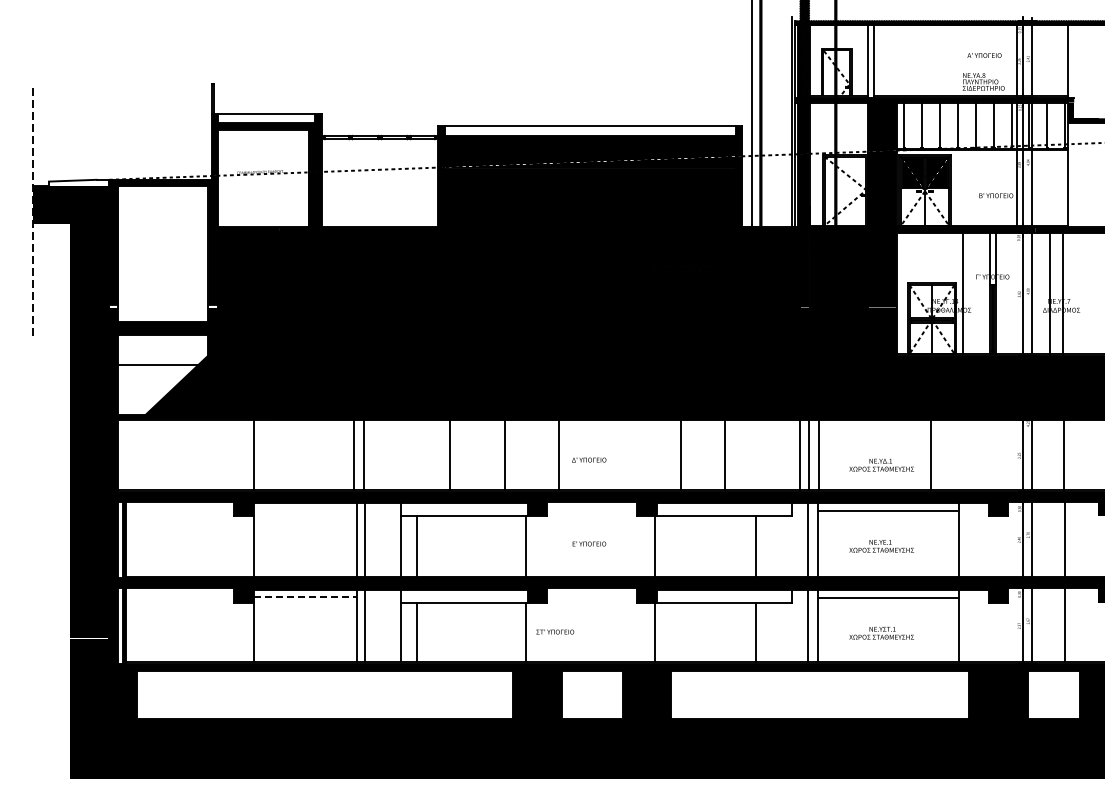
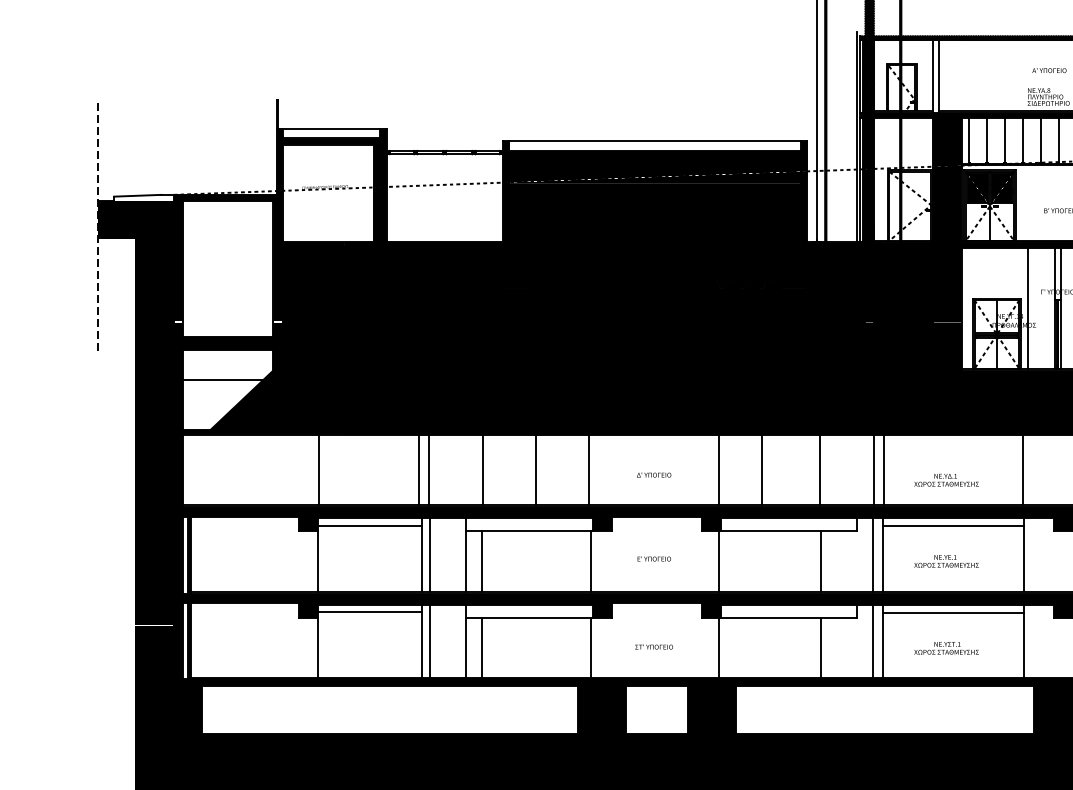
line: (449, 454) -> (482, 469), moved
line: (505, 454) -> (536, 469), moved
line: (558, 454) -> (589, 469), moved
line: (680, 454) -> (718, 469), moved
line: (724, 454) -> (762, 469), moved
line: (800, 454) -> (820, 469), moved
line: (930, 454) -> (1022, 469), moved
line: (304, 510) -> (369, 525), added
line: (305, 597) -> (370, 612), dashed -> solid
text: (555, 631) -> (654, 646), moved

